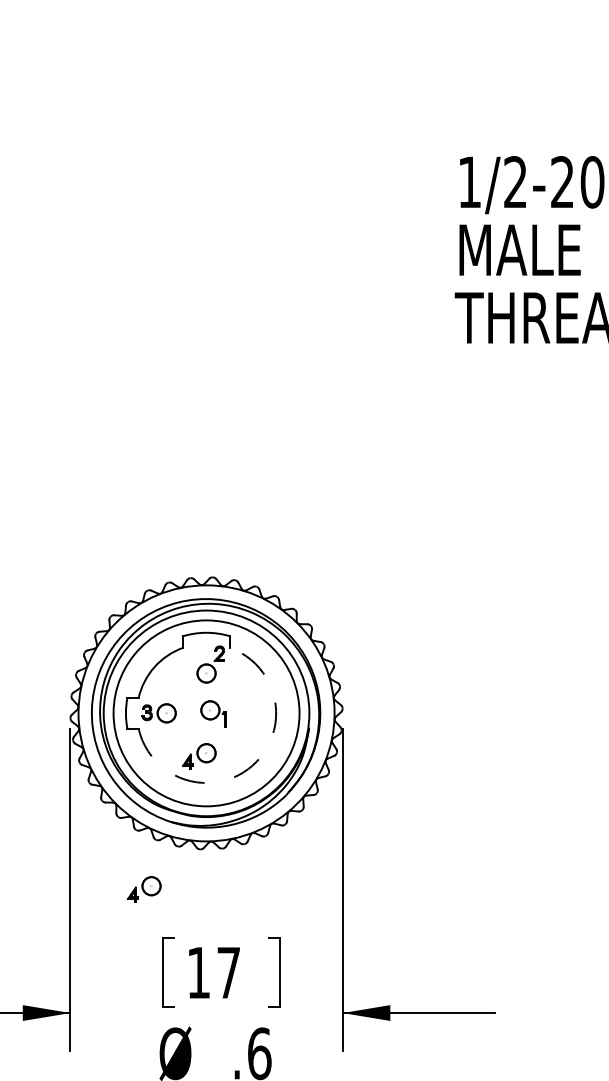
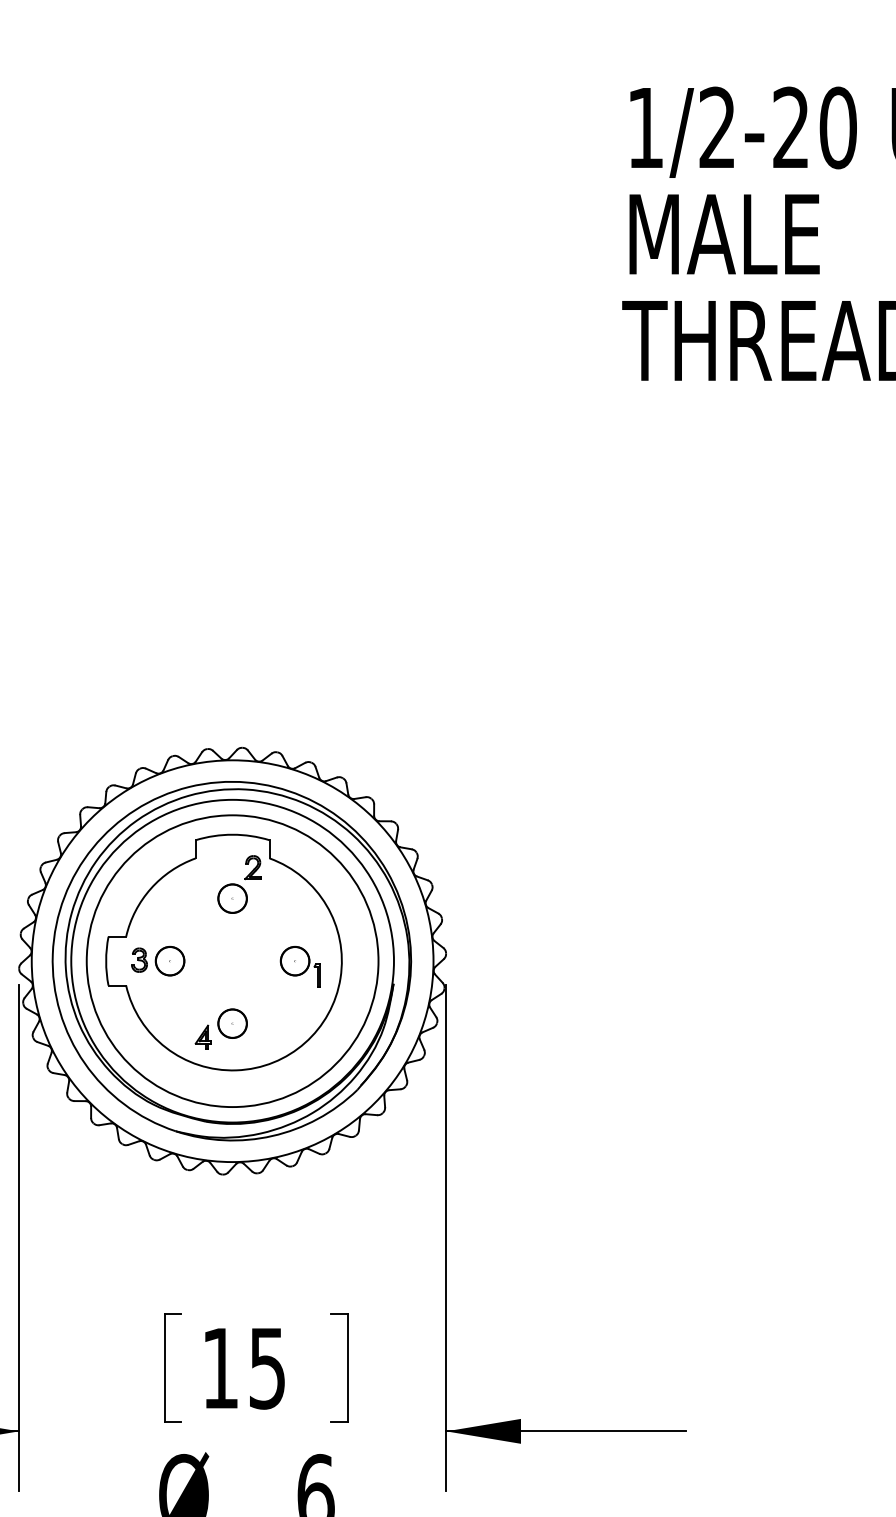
part: (213, 713) -> (300, 966), moved
arc: (252, 765) -> (304, 1042), dashed -> solid
part: (144, 889) -> (135, 1237), removed
text: (228, 973) -> (267, 1369), 17 -> 15

